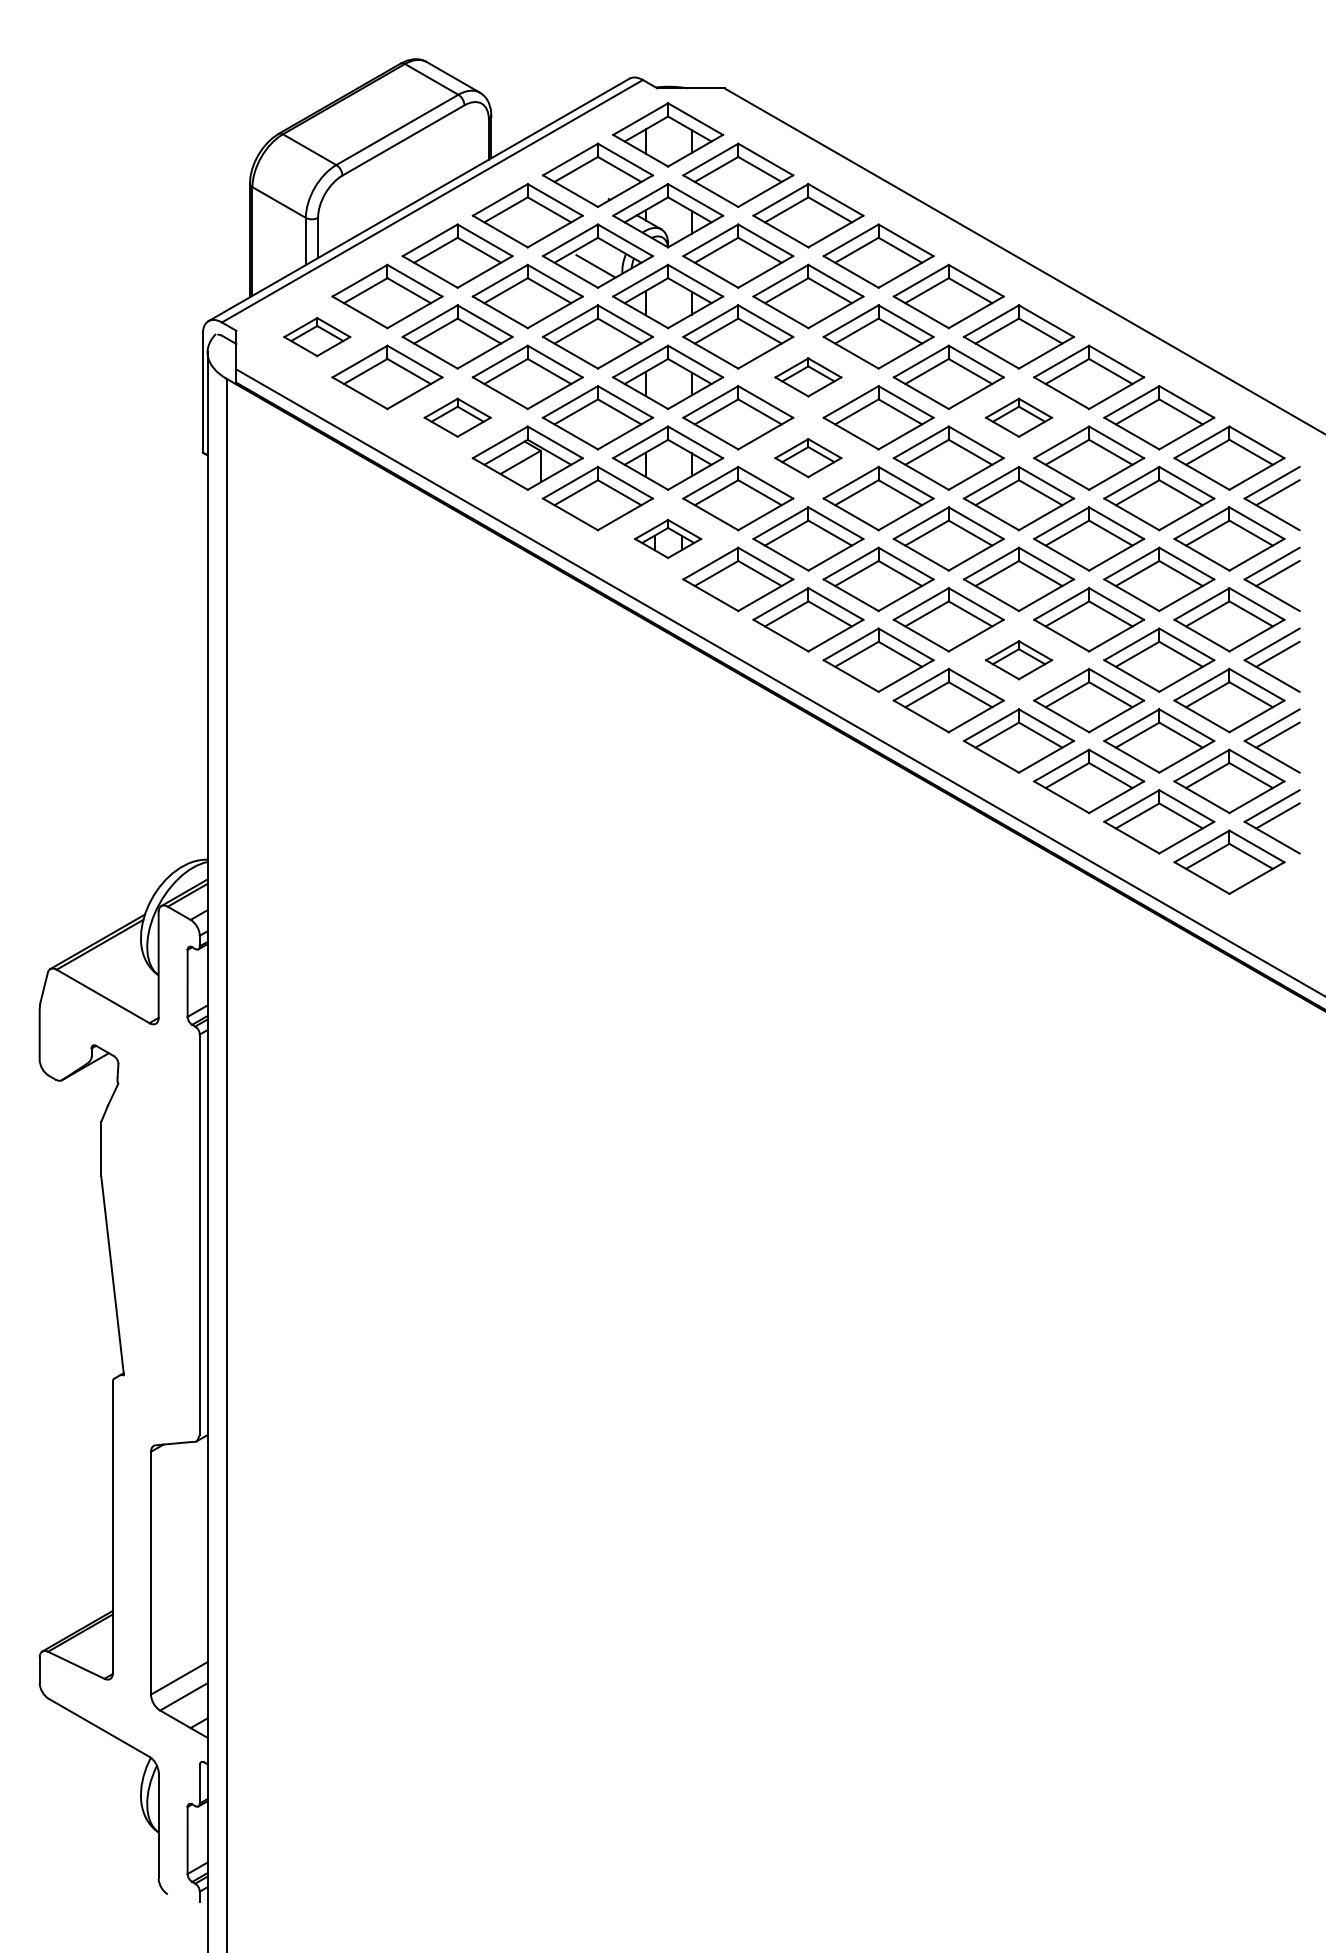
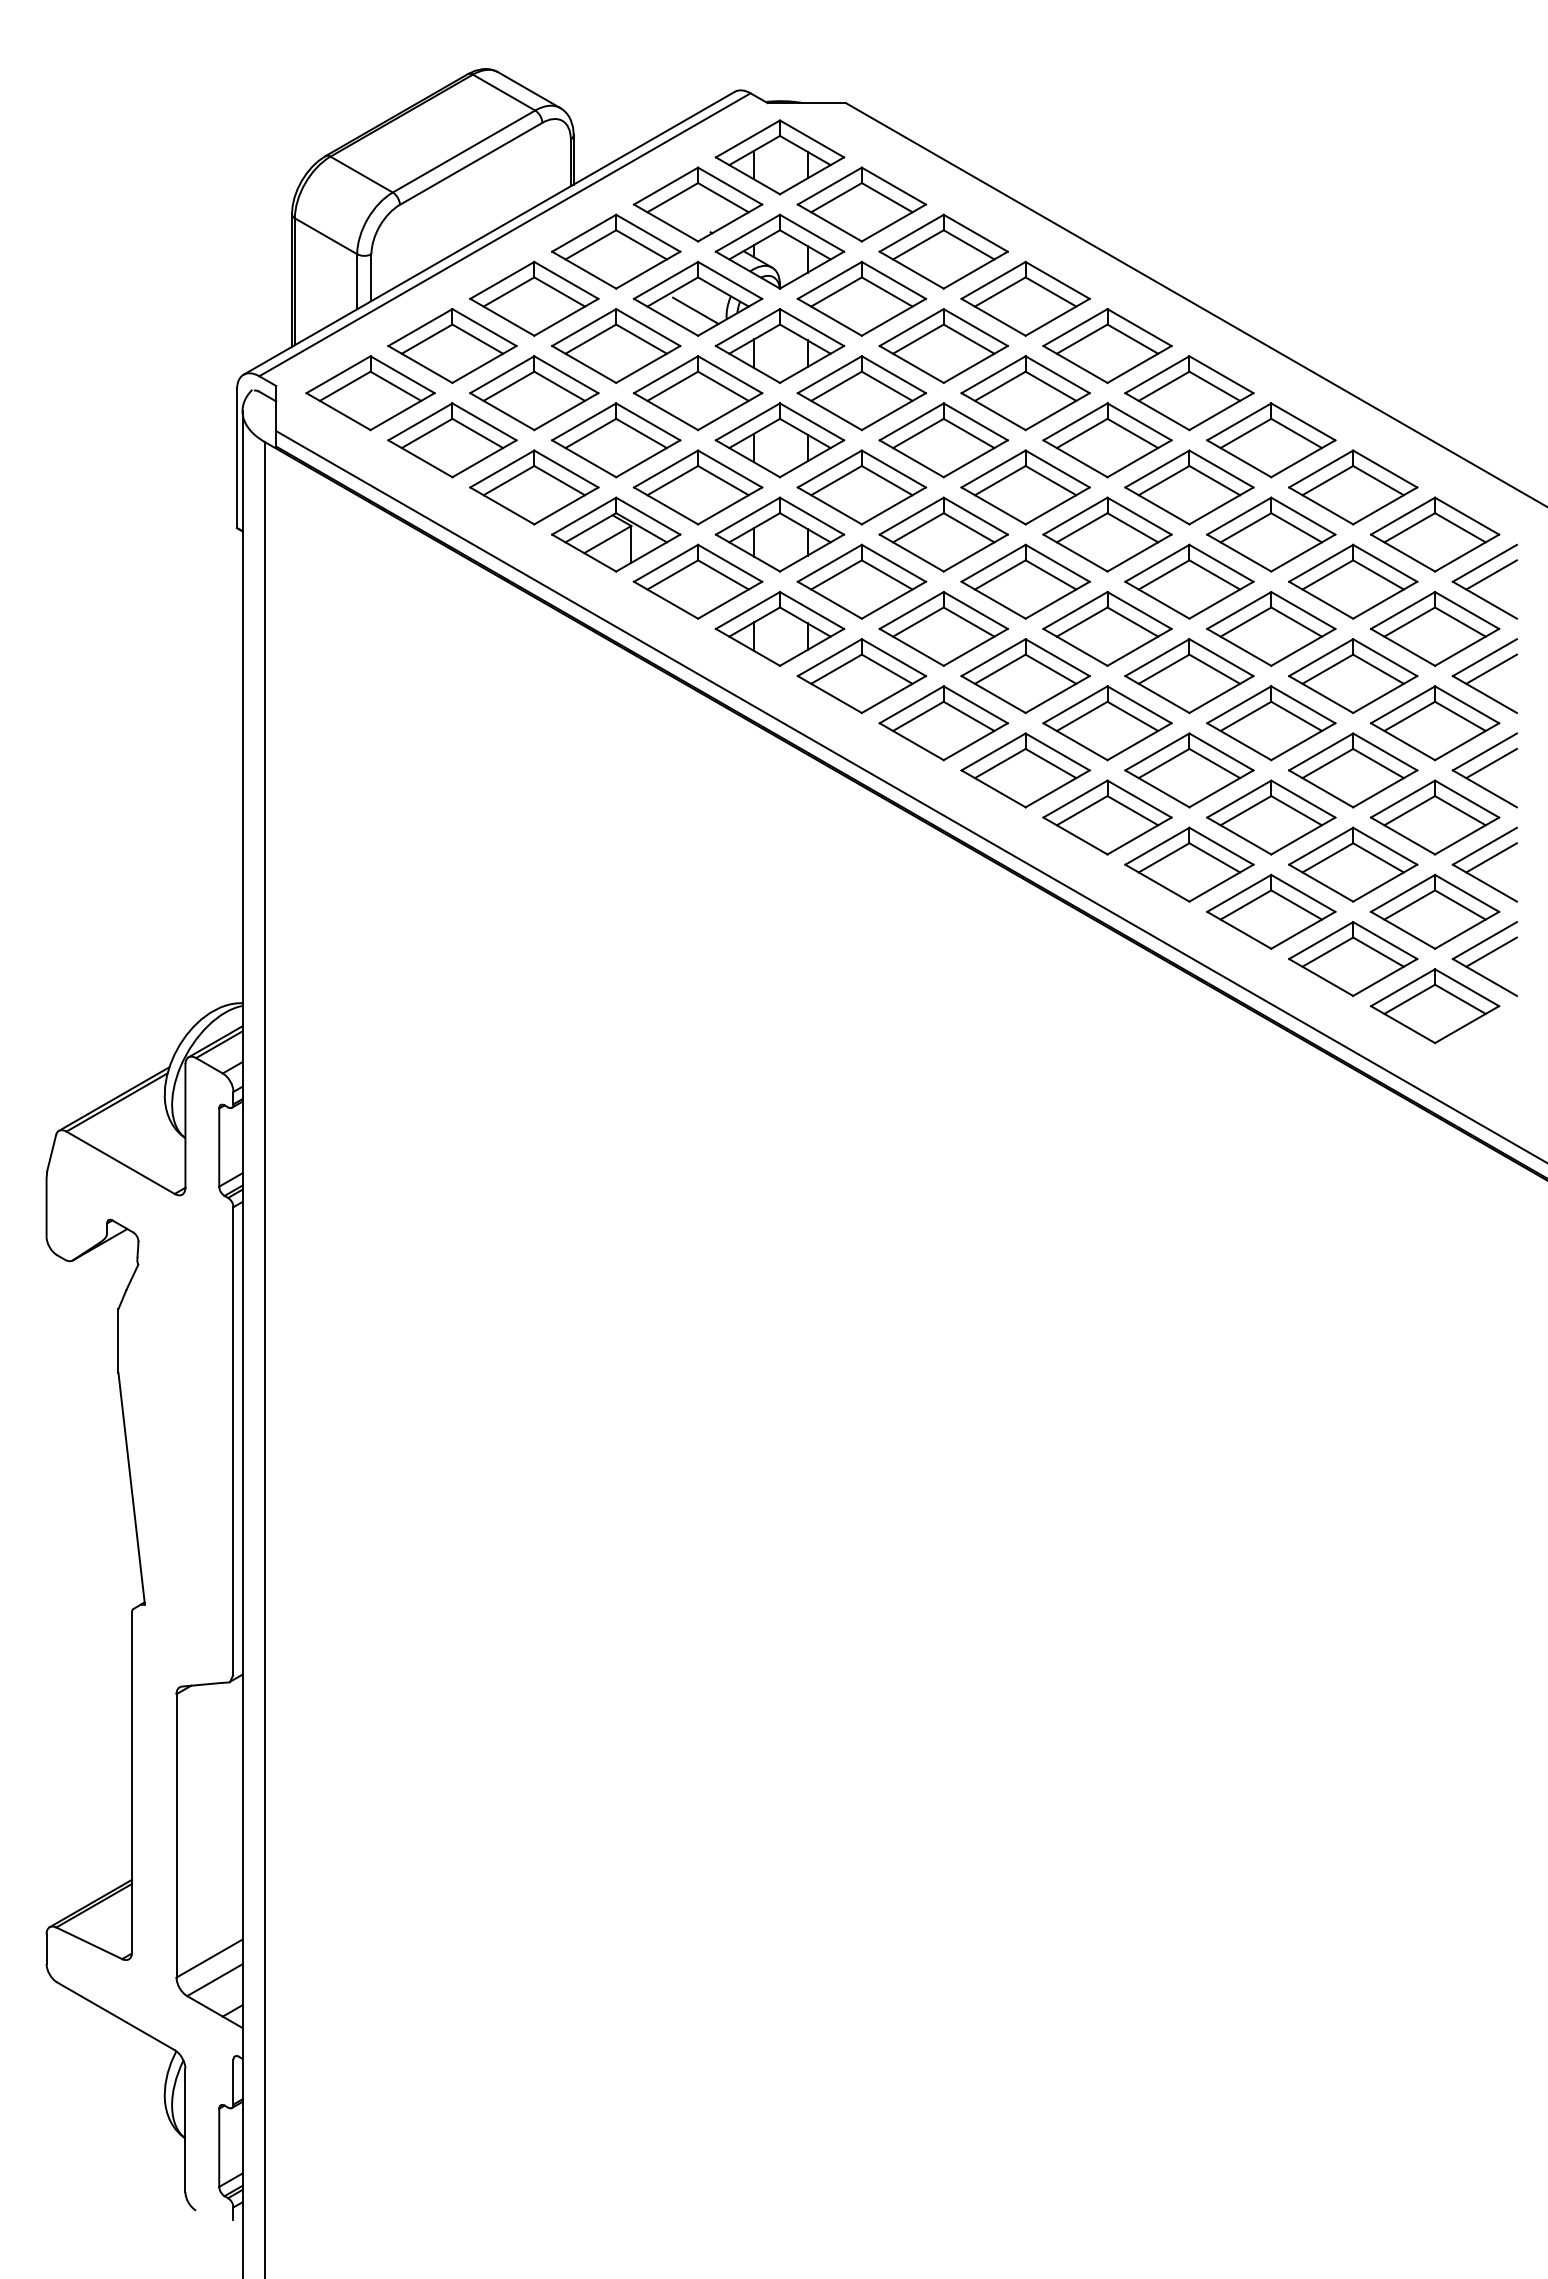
part: (317, 337) -> (370, 393), size x1.67
part: (808, 377) -> (943, 440), size x1.67
part: (457, 417) -> (534, 487), size x1.67
part: (1019, 417) -> (1189, 487), size x1.67
part: (808, 458) -> (943, 534), size x1.67
part: (667, 538) -> (779, 628), size x1.67
part: (1019, 660) -> (1189, 770), size x1.67

